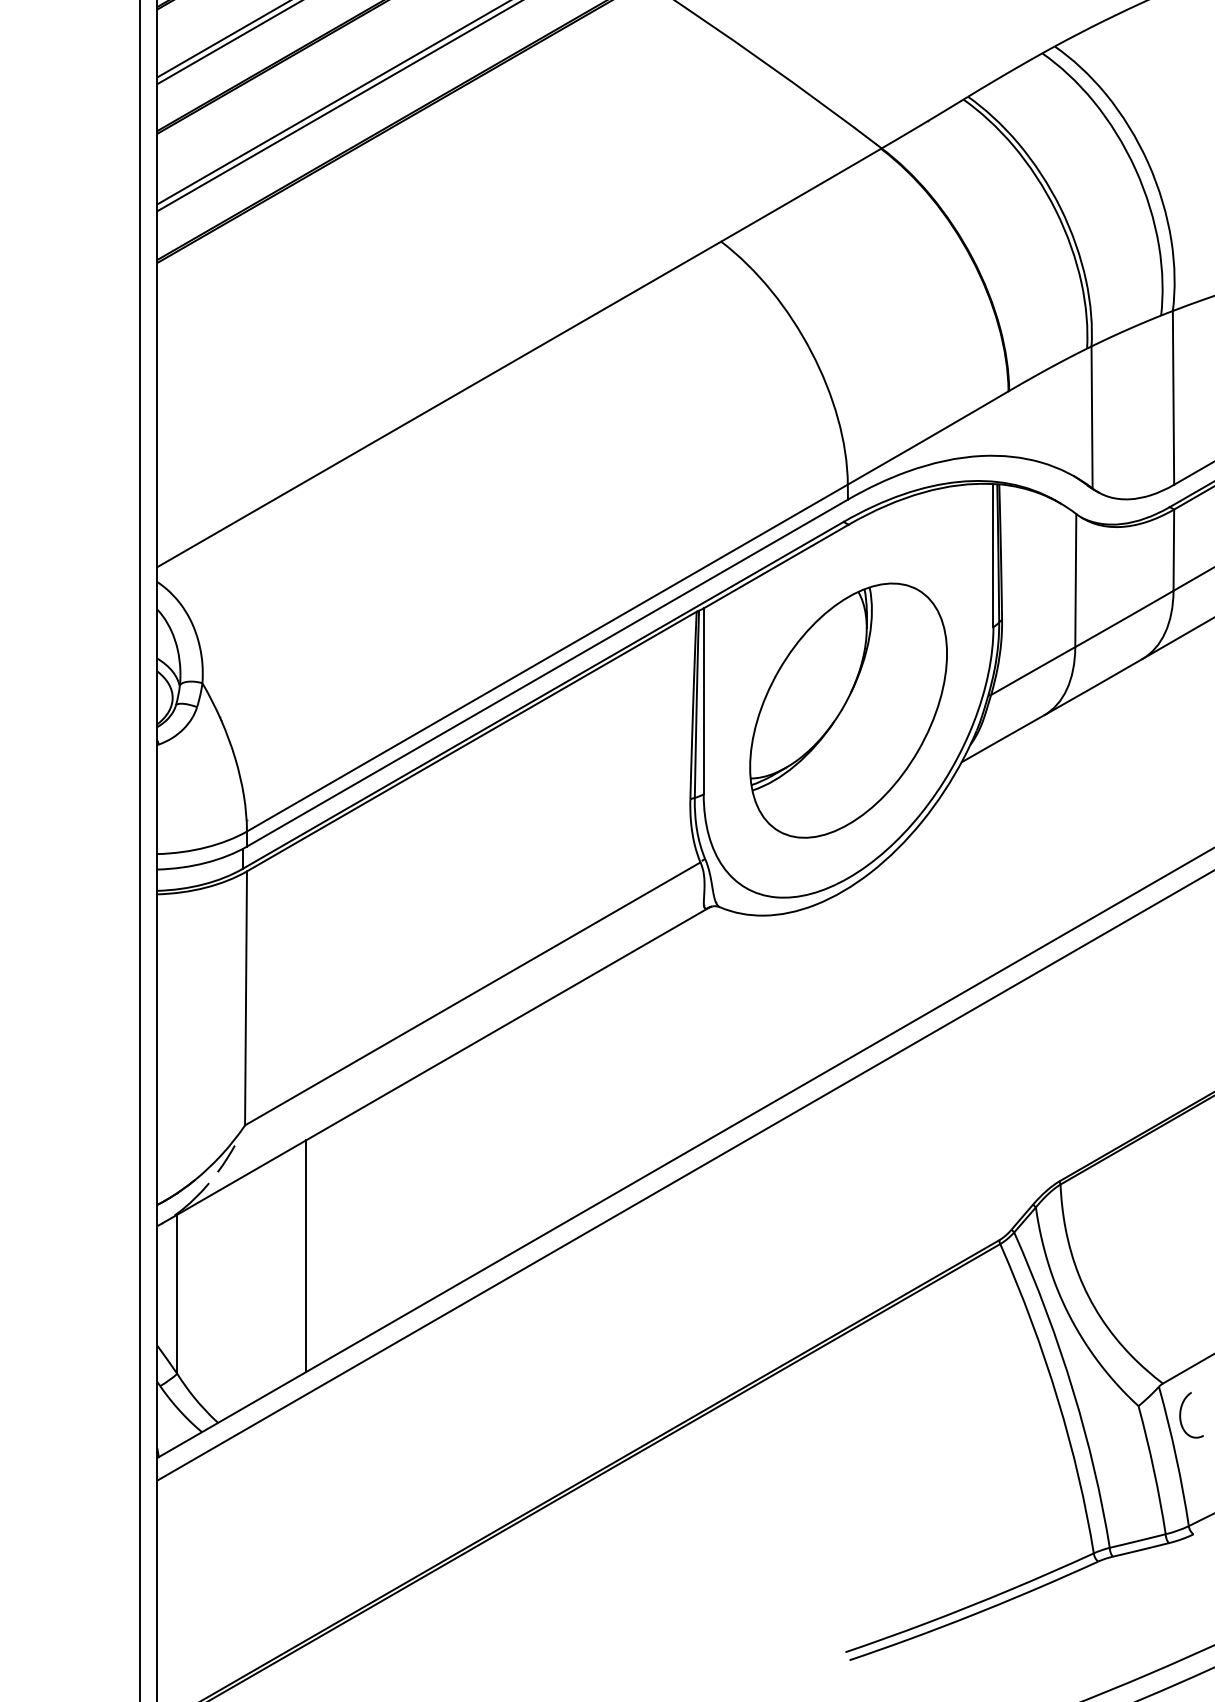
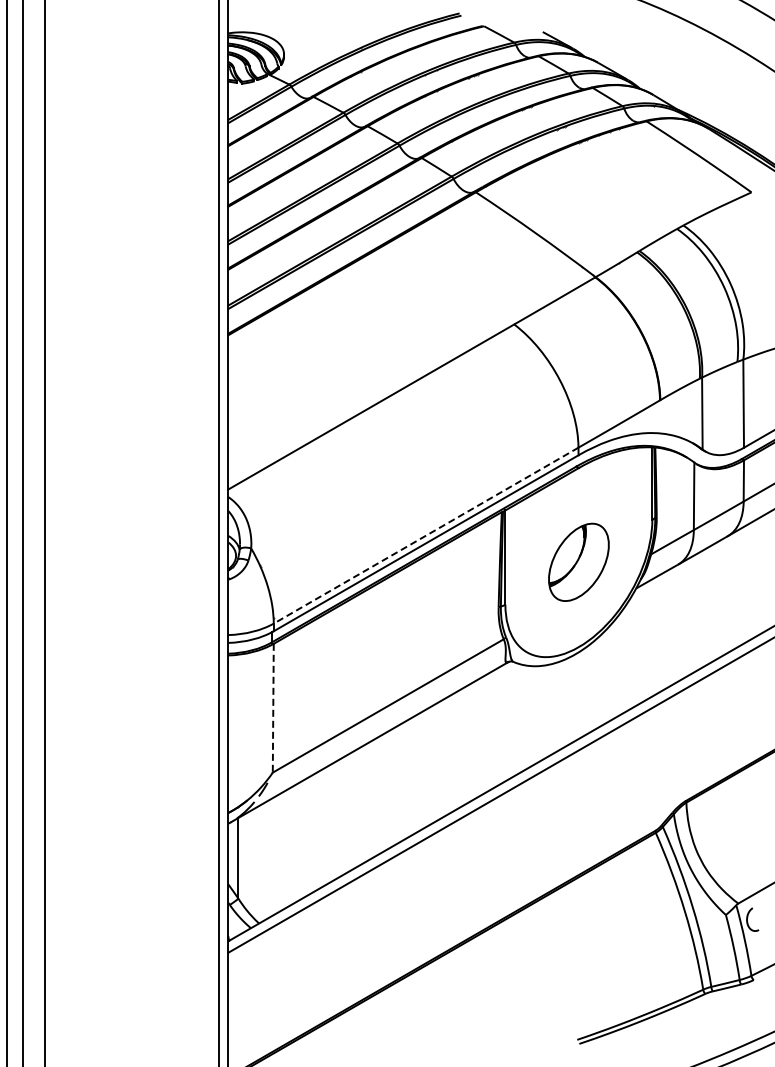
line: (548, 657) -> (426, 535), solid -> dashed
part: (847, 711) -> (578, 562), size x0.6
line: (246, 998) -> (273, 708), solid -> dashed
line: (305, 1255) -> (303, 838), removed

